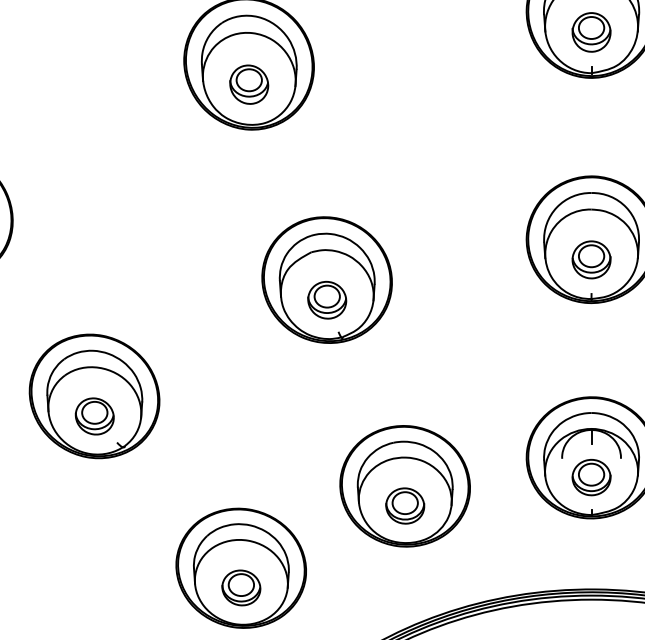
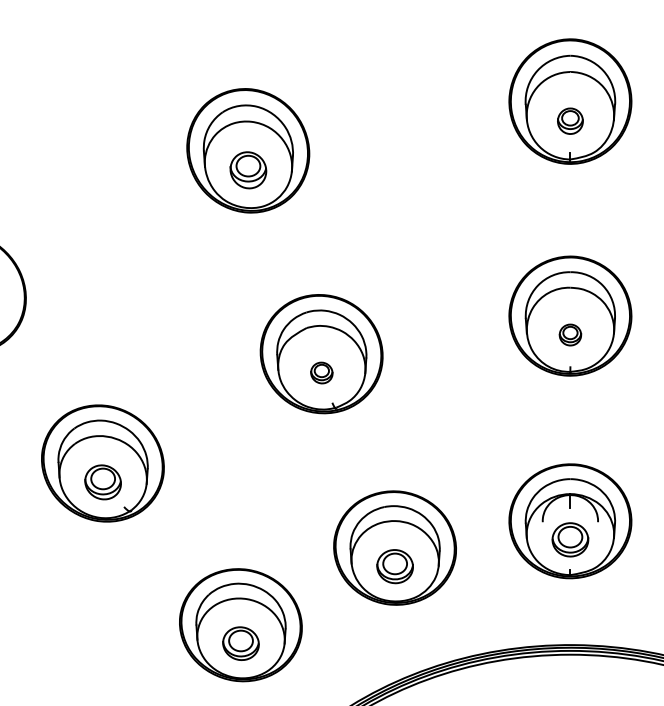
part: (591, 32) -> (570, 121), size x0.7
part: (591, 259) -> (570, 334), size x0.6
part: (326, 299) -> (321, 372), size x0.6

